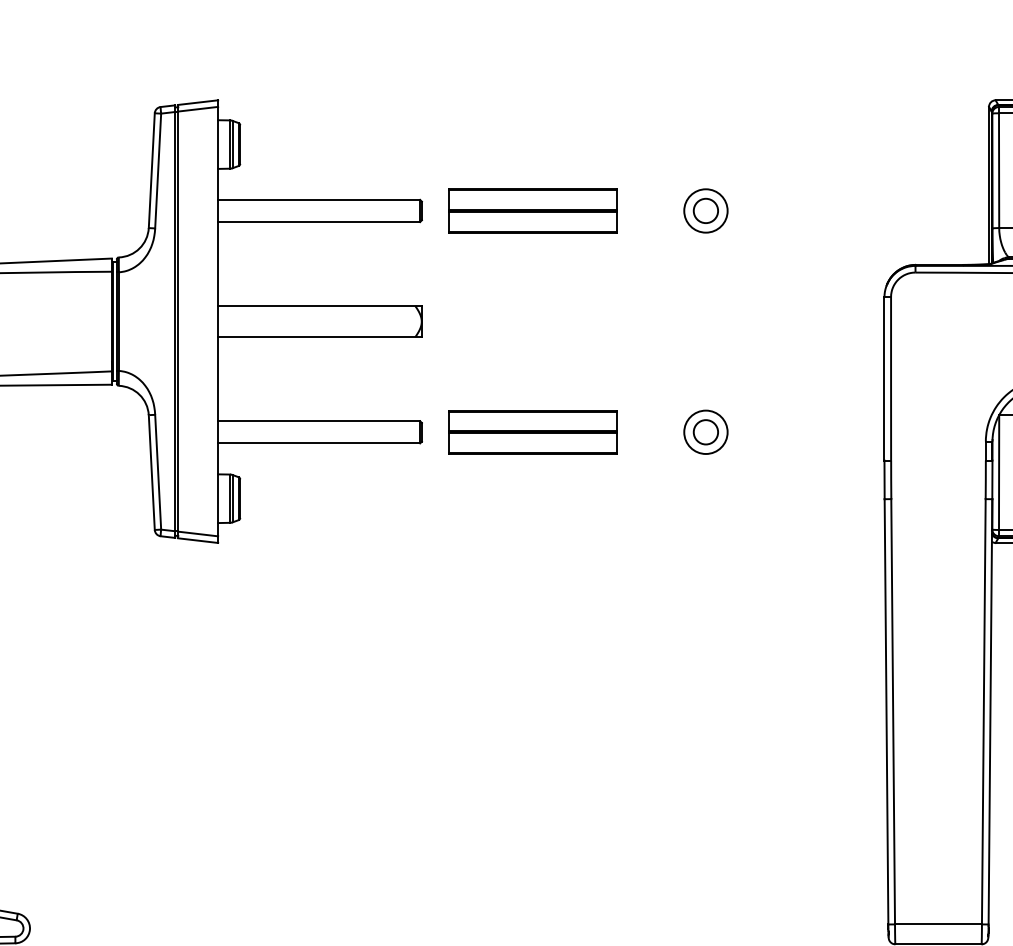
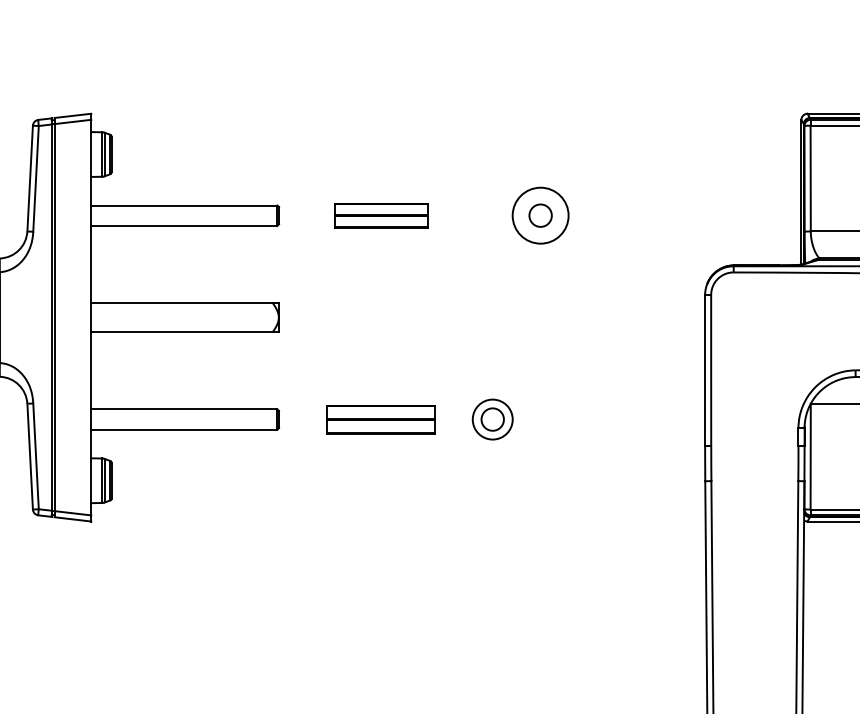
part: (532, 210) -> (380, 215), size x0.6
circle: (705, 210) -> (540, 215), size x1.4
part: (705, 431) -> (492, 418), moved
part: (532, 432) -> (380, 419), size x0.7

